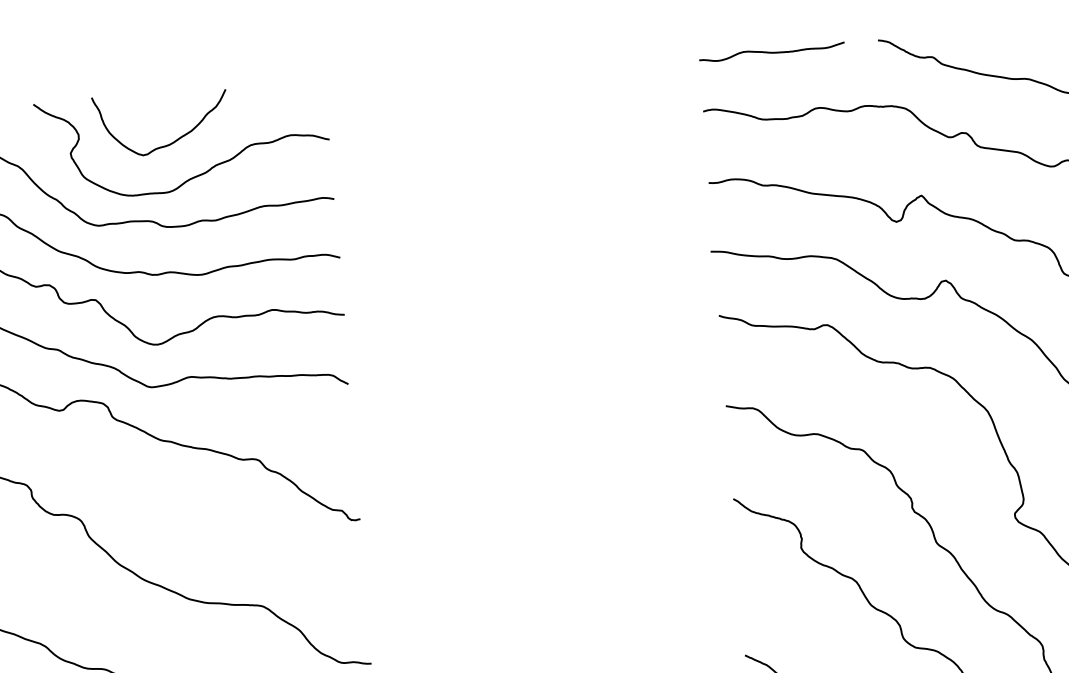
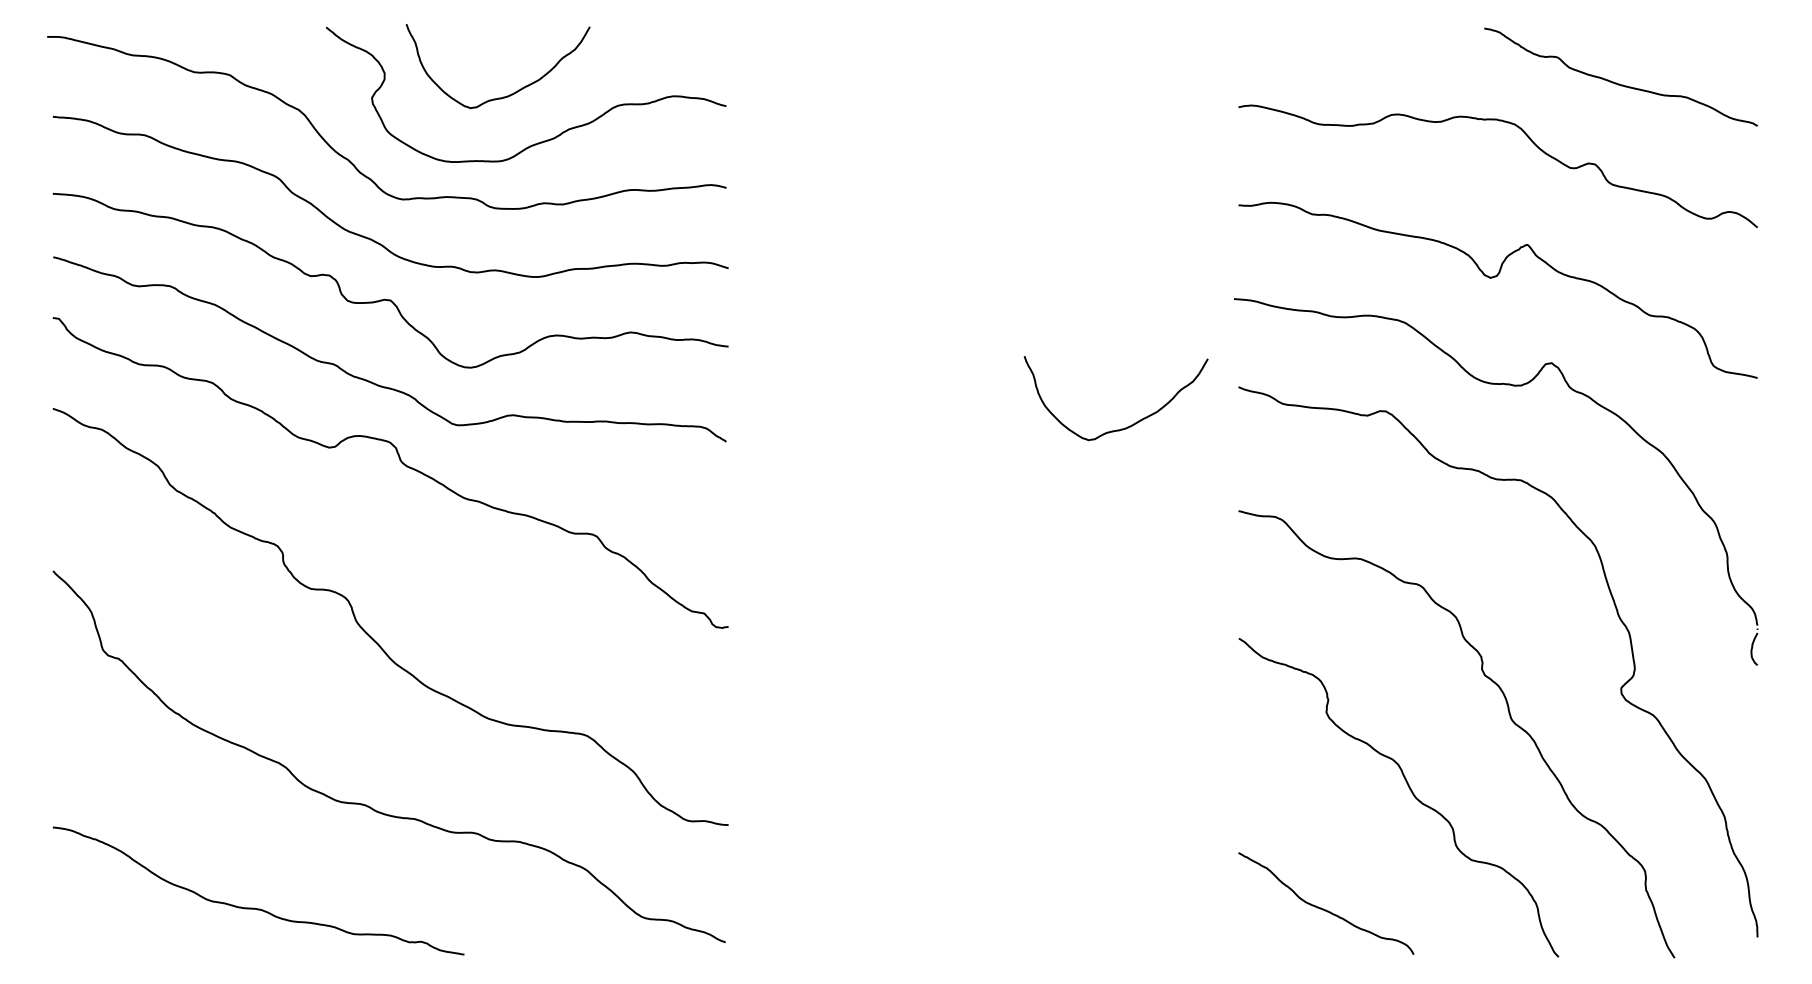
curve: (771, 52) -> (1338, 33), removed
curve: (641, 349) -> (1129, 425), added

